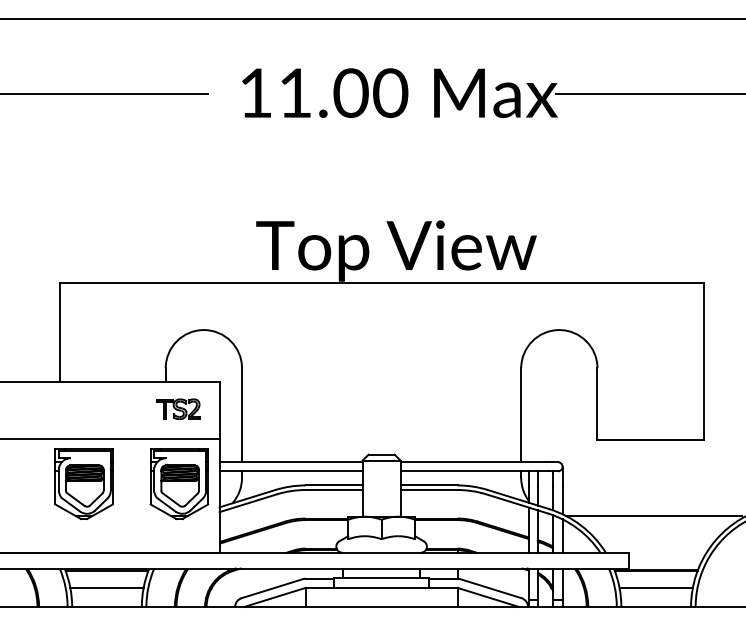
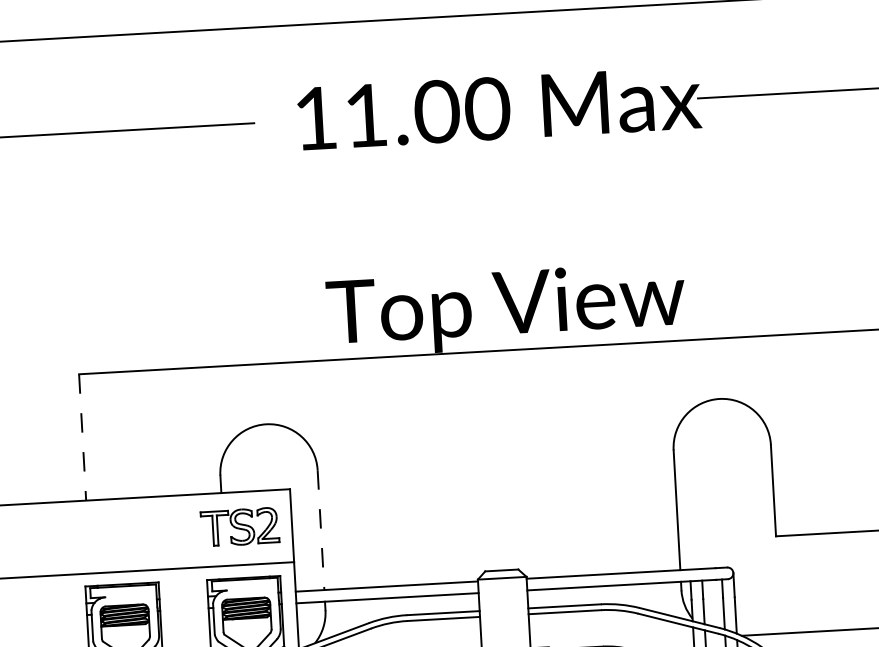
line: (59, 332) -> (82, 437), solid -> dashed
part: (178, 408) -> (239, 526), size x1.4
line: (242, 415) -> (321, 530), solid -> dashed

